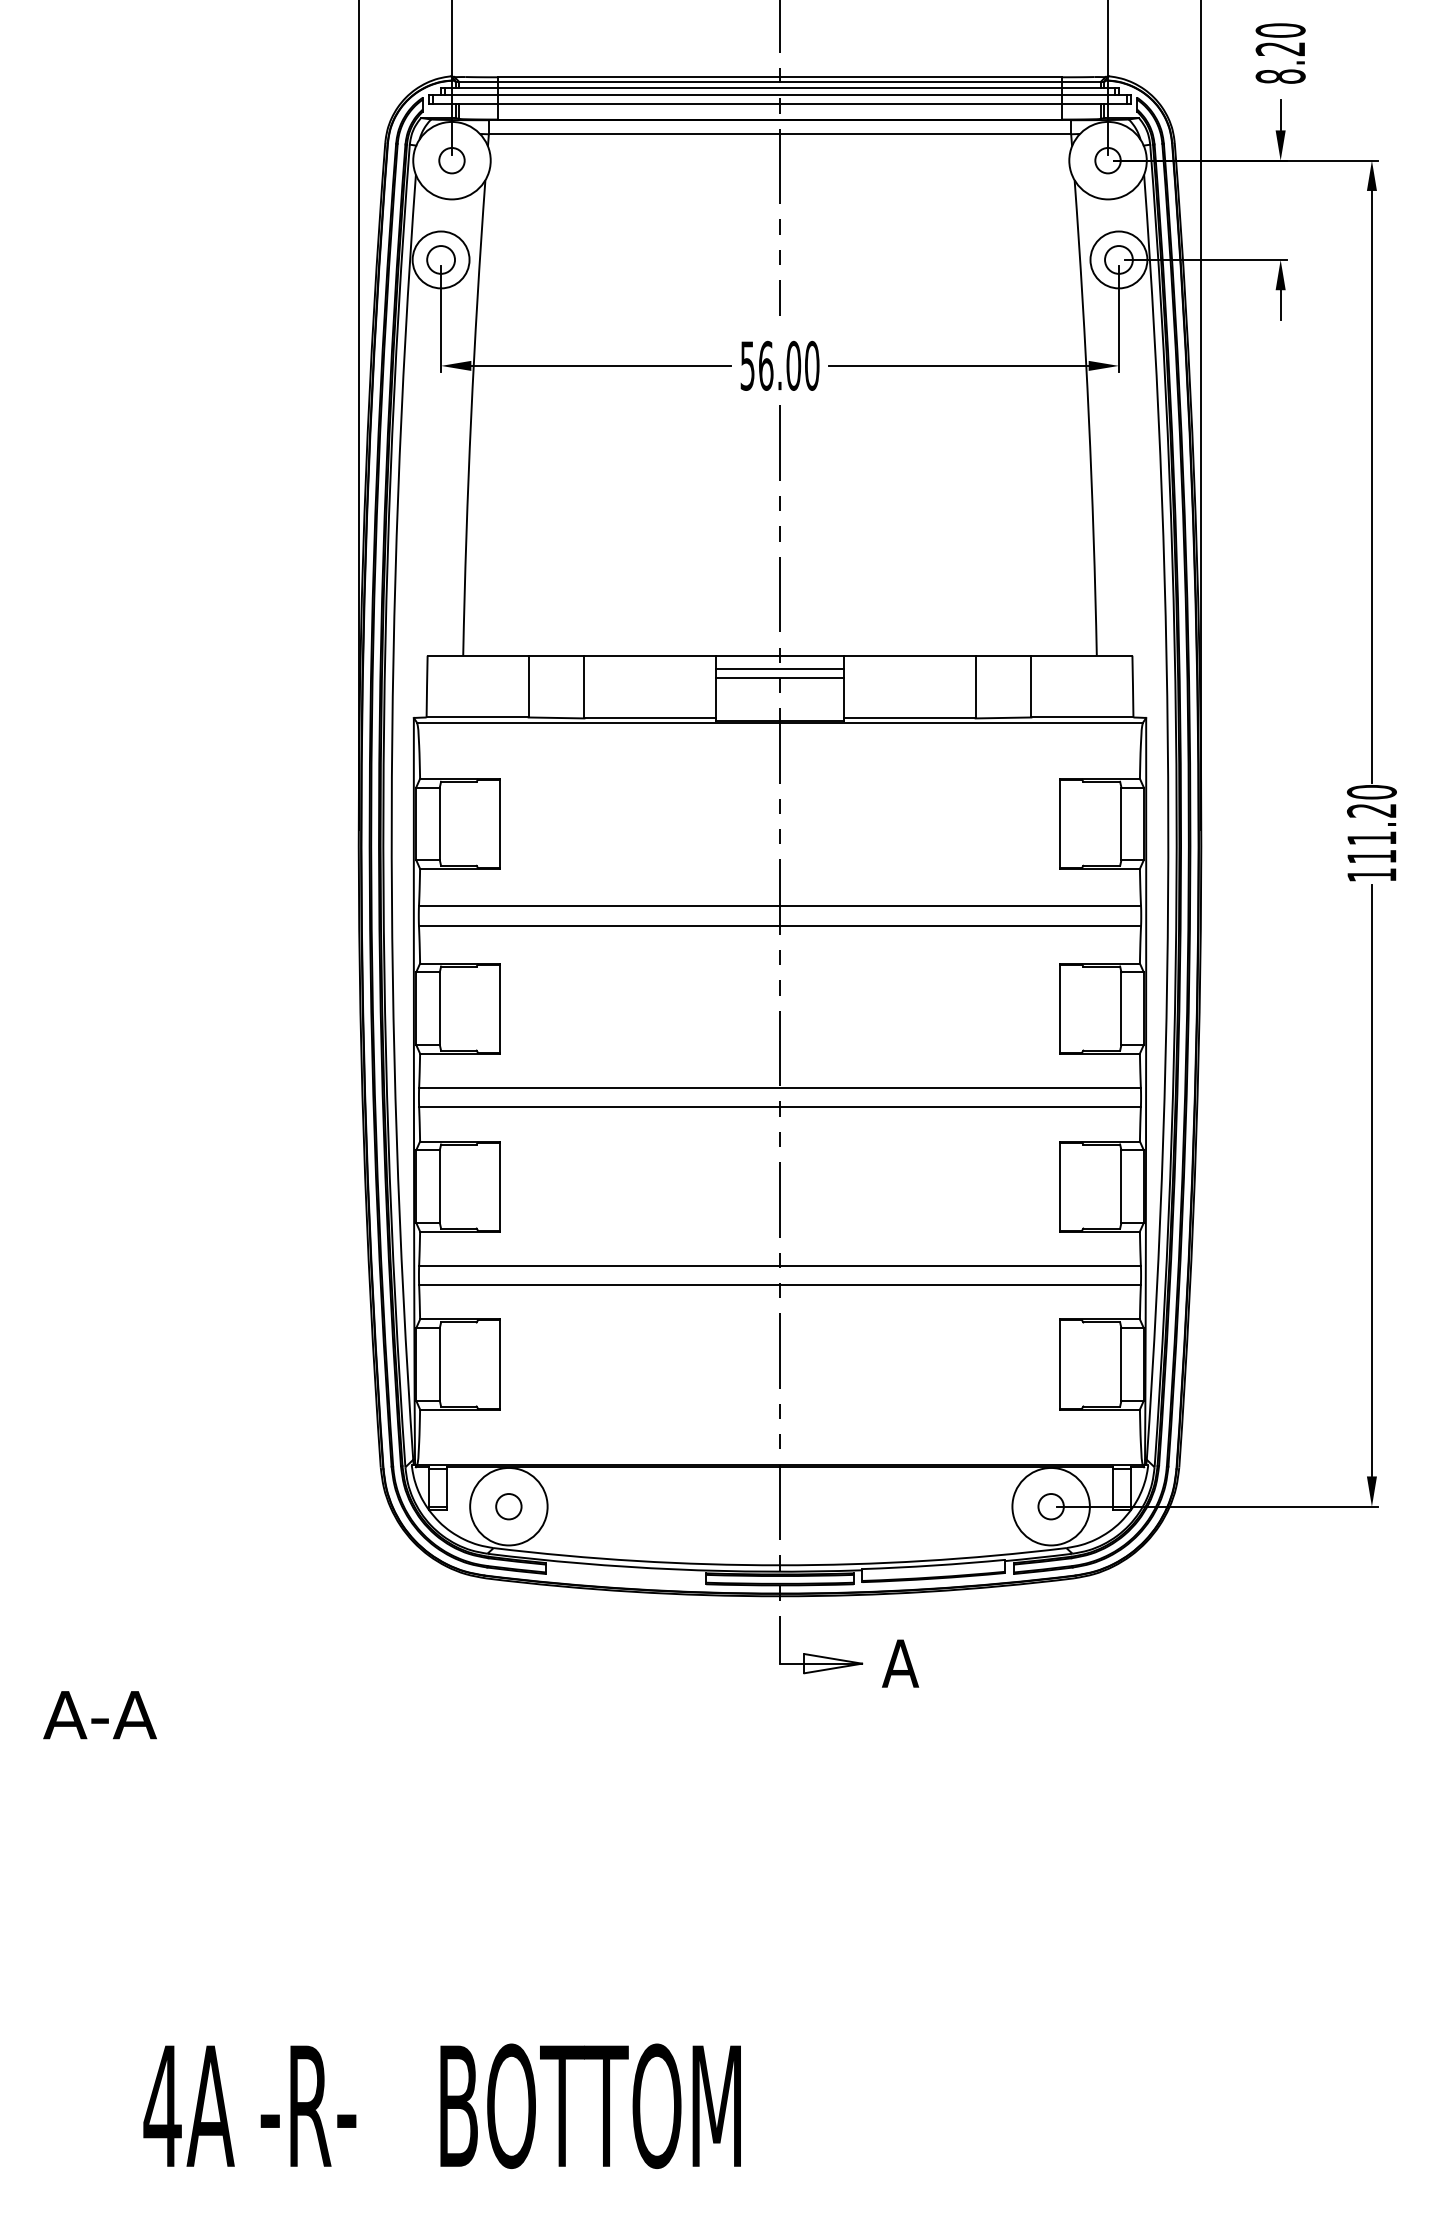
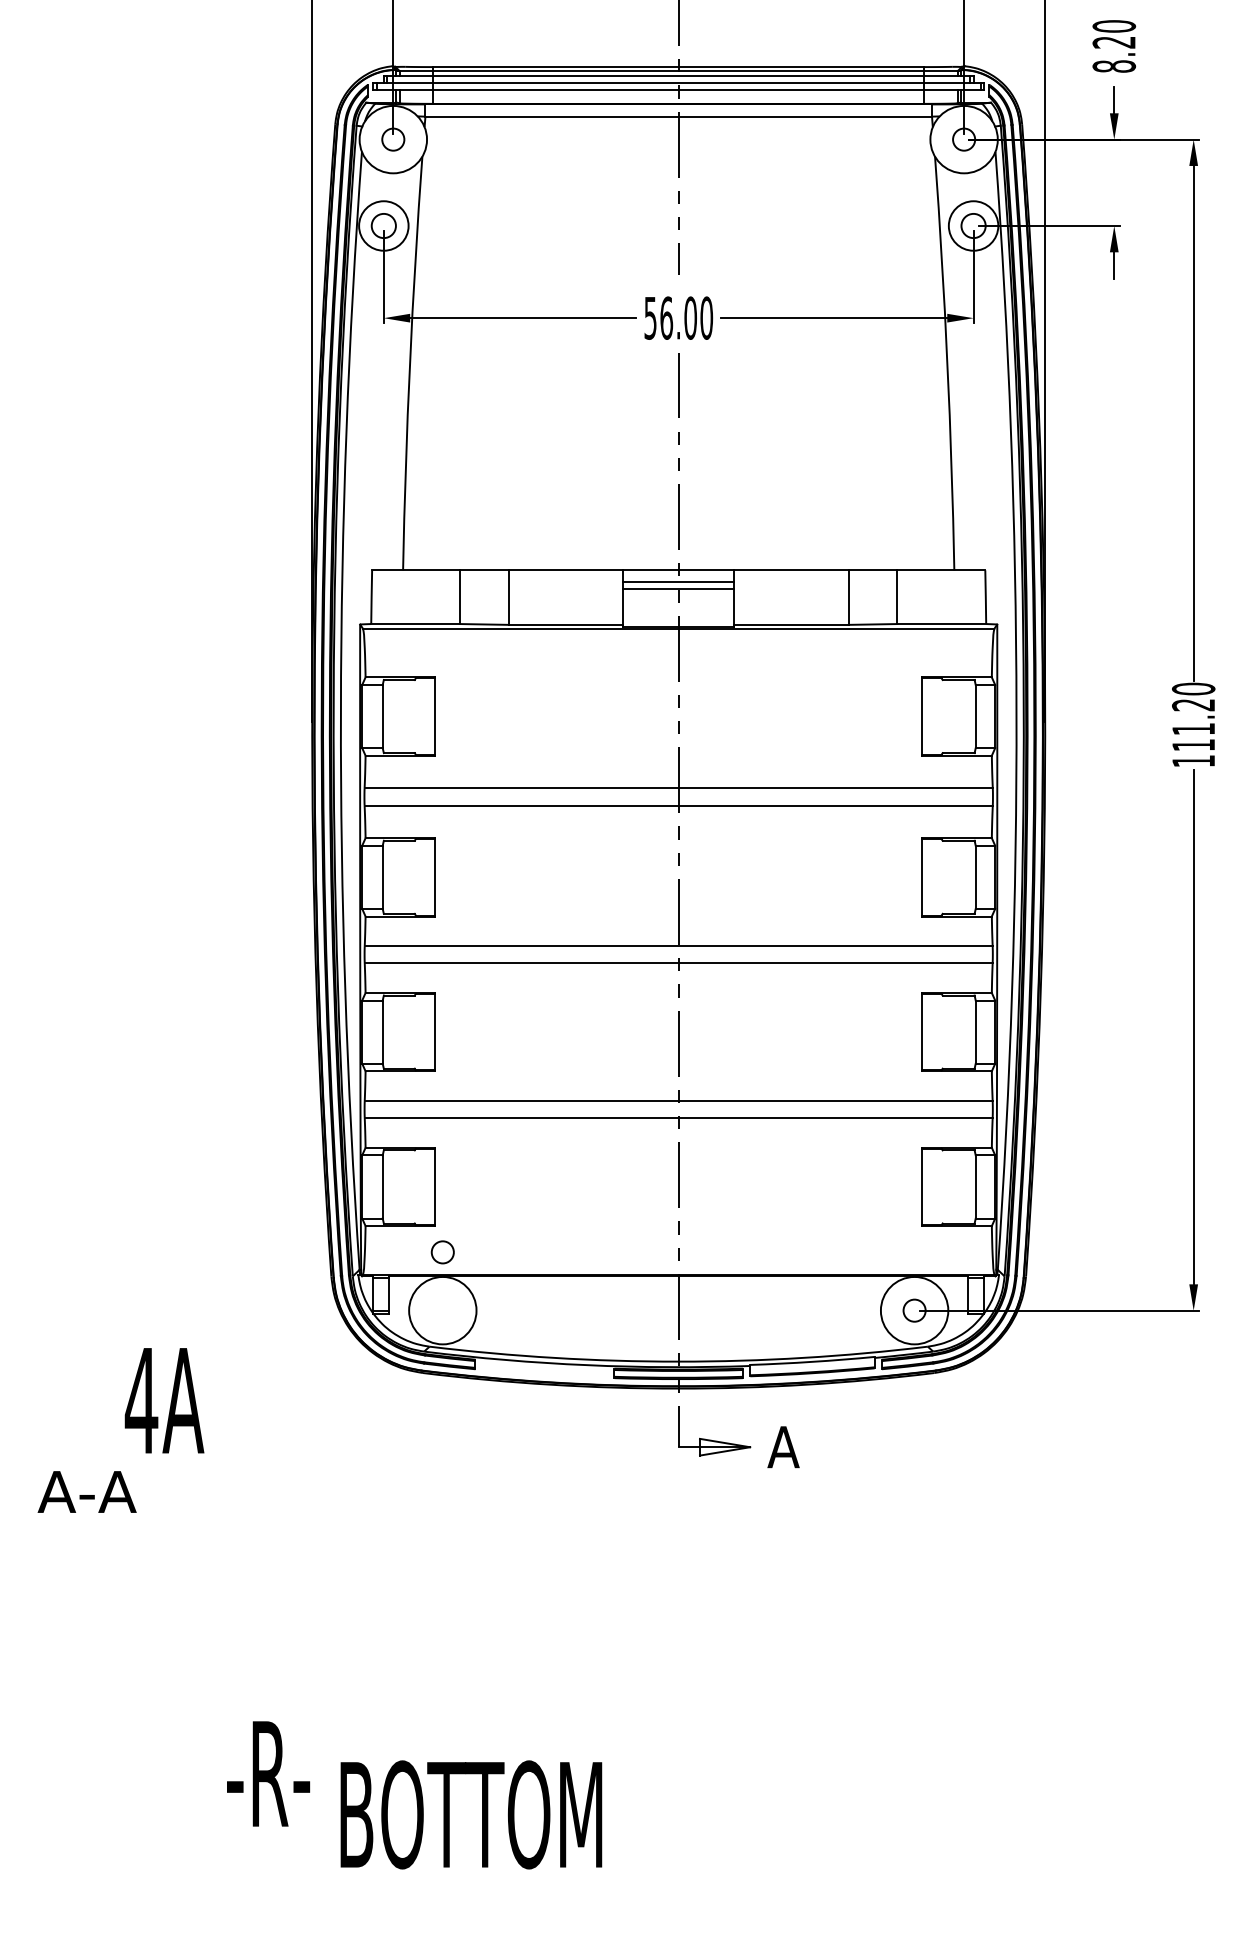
circle: (508, 1506) -> (442, 1252), moved
text: (188, 2105) -> (164, 1400), moved
text: (308, 2105) -> (268, 1773), moved
text: (590, 2105) -> (471, 1814), moved

